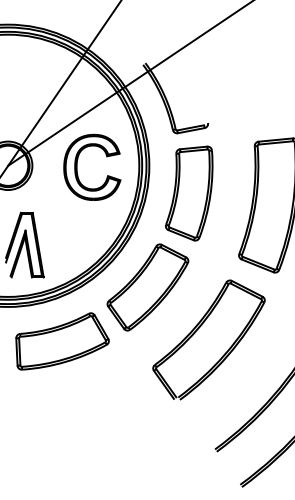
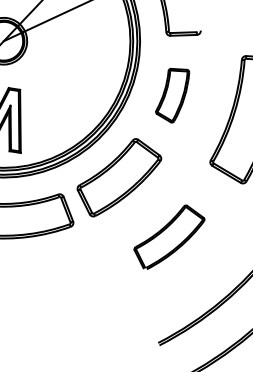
part: (77, 166) -> (69, 52), removed
part: (189, 193) -> (172, 95), size x0.6
part: (208, 339) -> (168, 237), size x0.6

